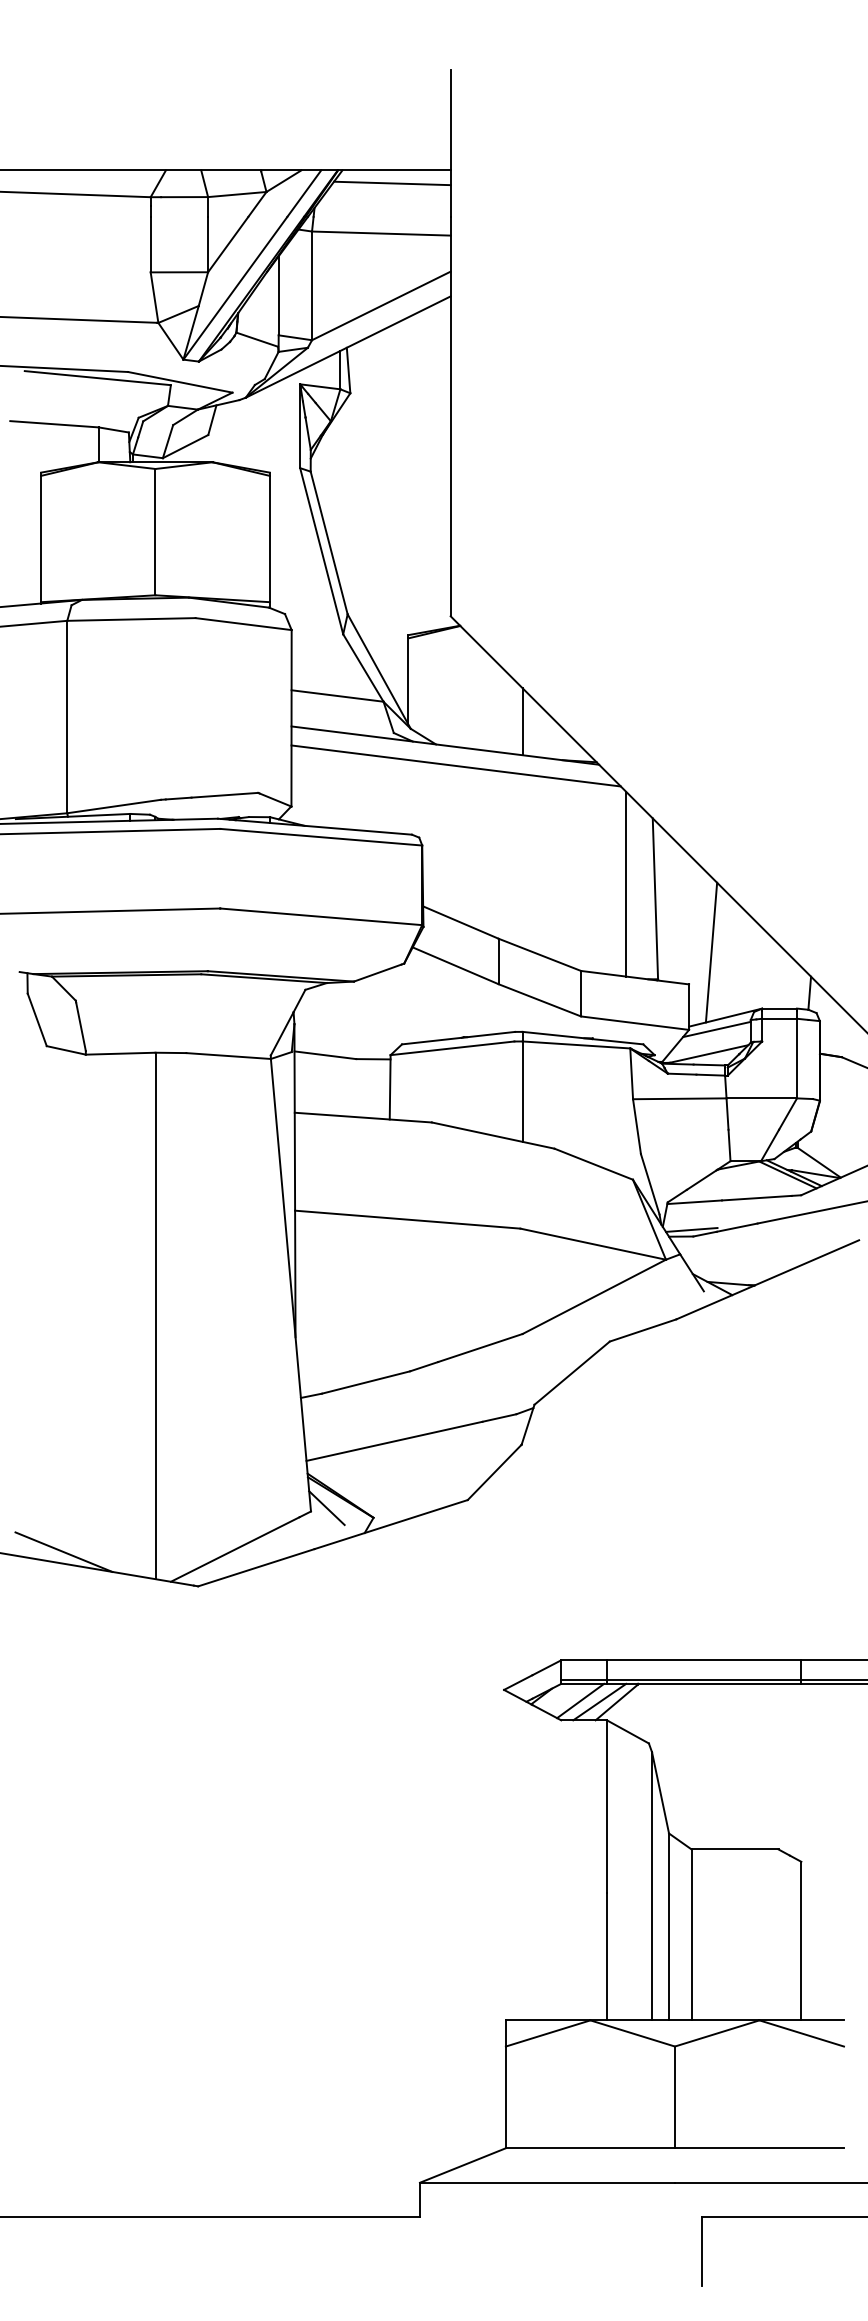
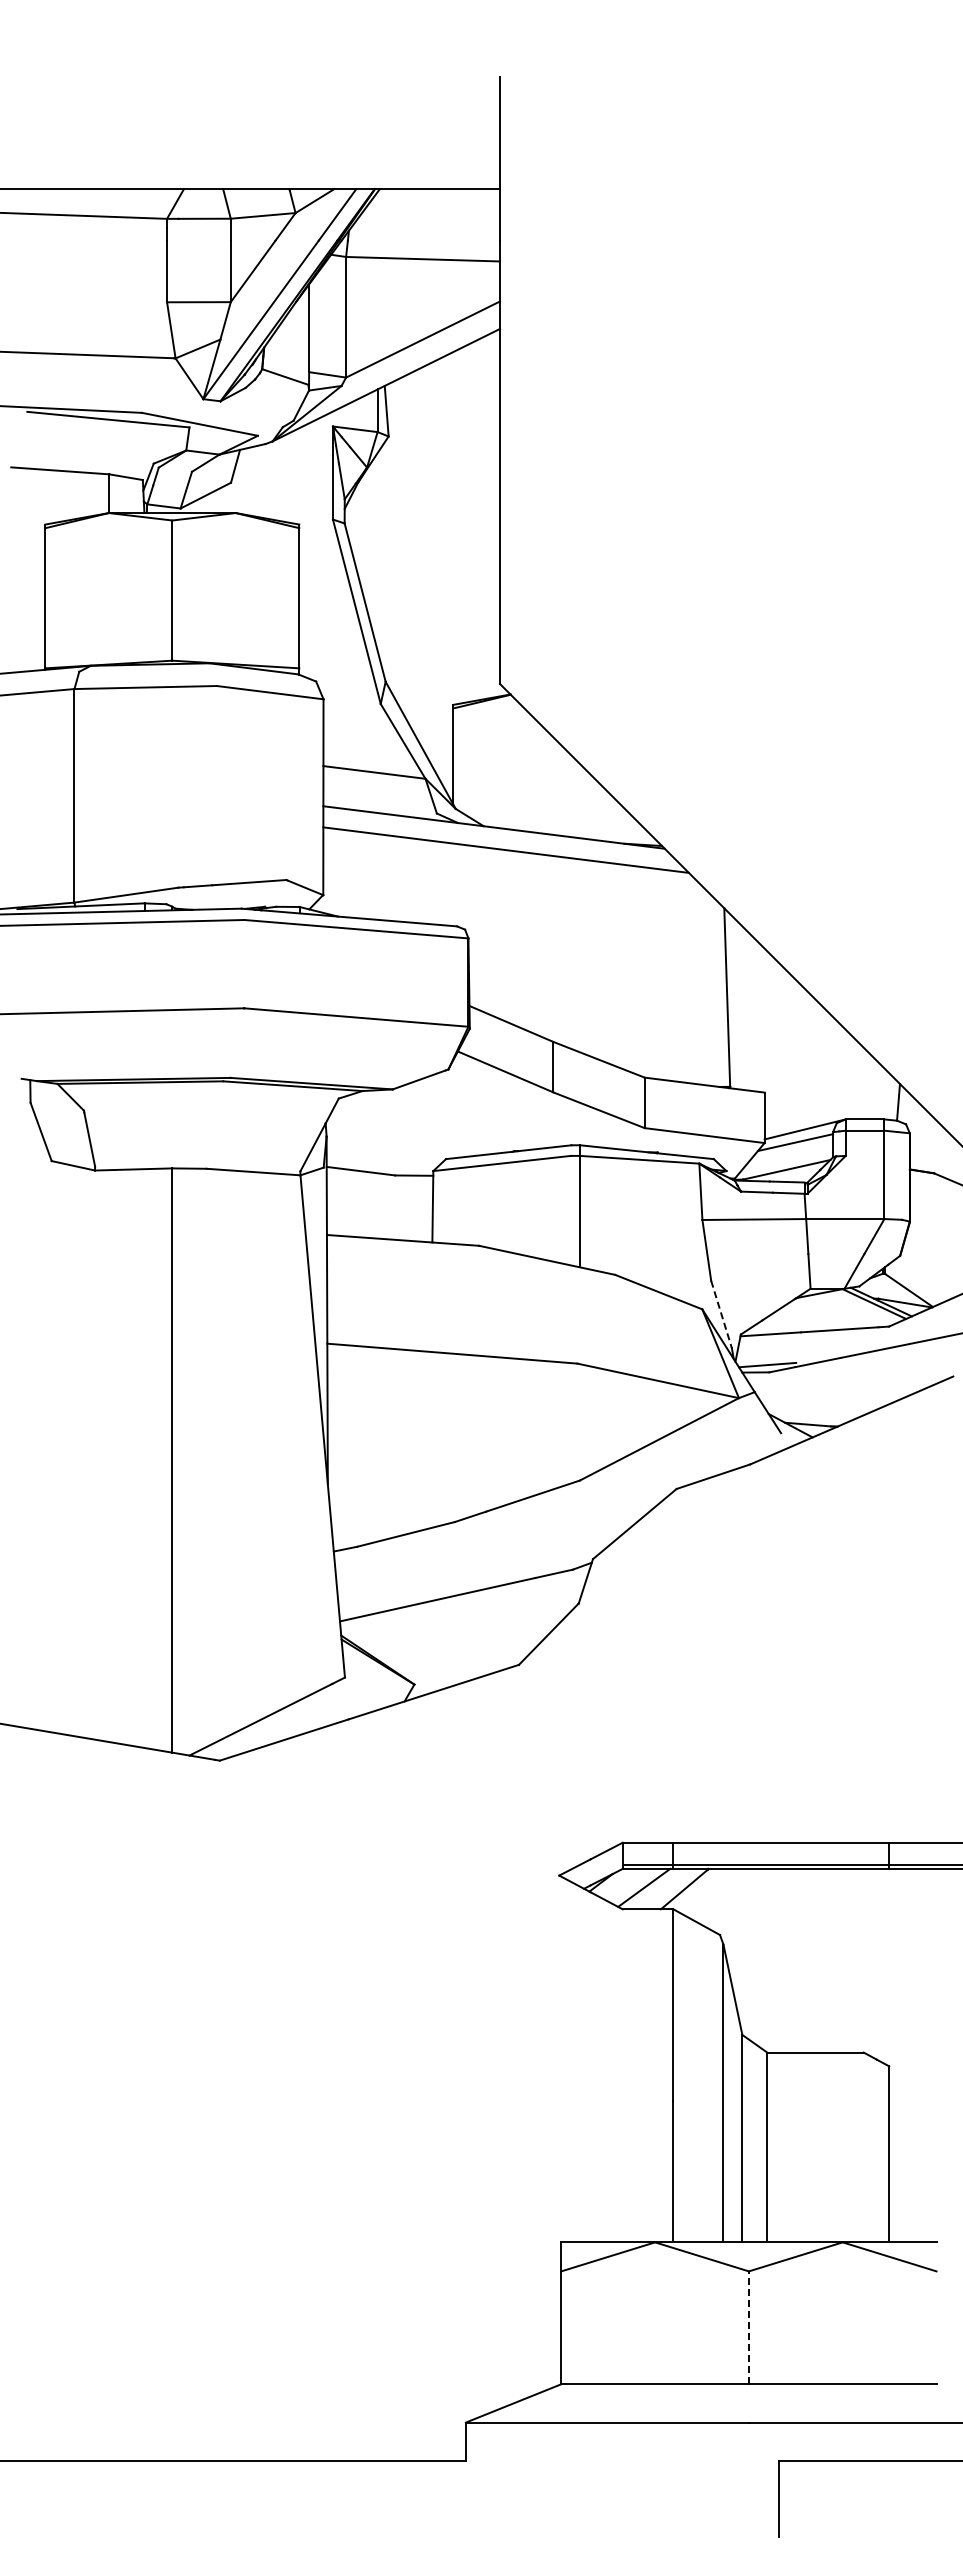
line: (392, 183) -> (435, 203), removed
line: (522, 721) -> (579, 800), removed
line: (625, 883) -> (694, 980), removed
line: (711, 951) -> (789, 1056), removed
line: (650, 1184) -> (721, 1314), solid -> dashed
line: (326, 1507) -> (362, 1673), removed
line: (63, 1551) -> (70, 1722), removed
line: (599, 1701) -> (665, 1888), removed
line: (674, 2097) -> (748, 2327), solid -> dashed

